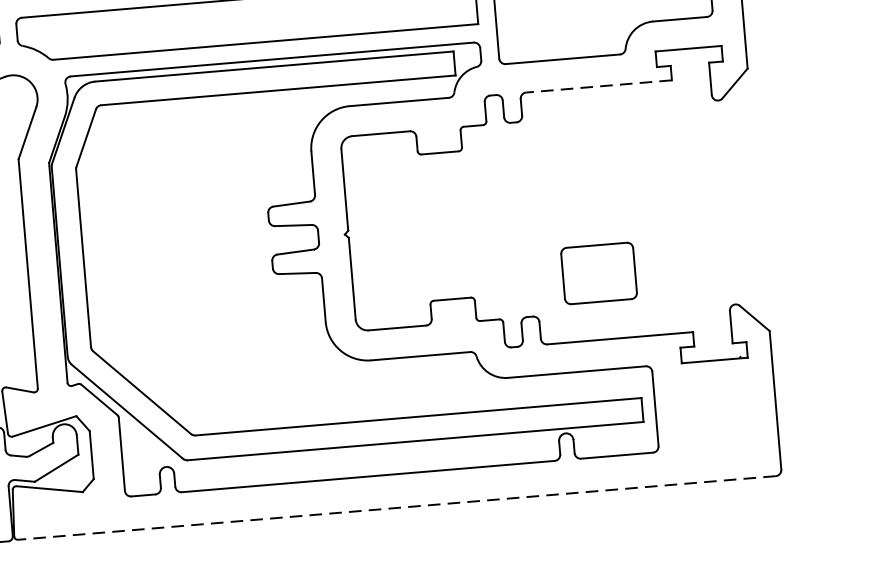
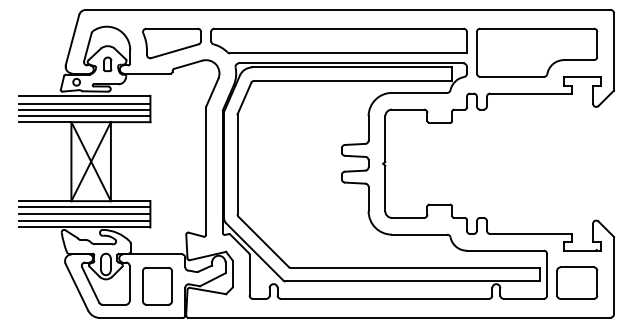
line: (598, 86) -> (530, 93), dashed -> solid
part: (599, 272) -> (577, 282), moved
line: (395, 507) -> (398, 317), dashed -> solid

